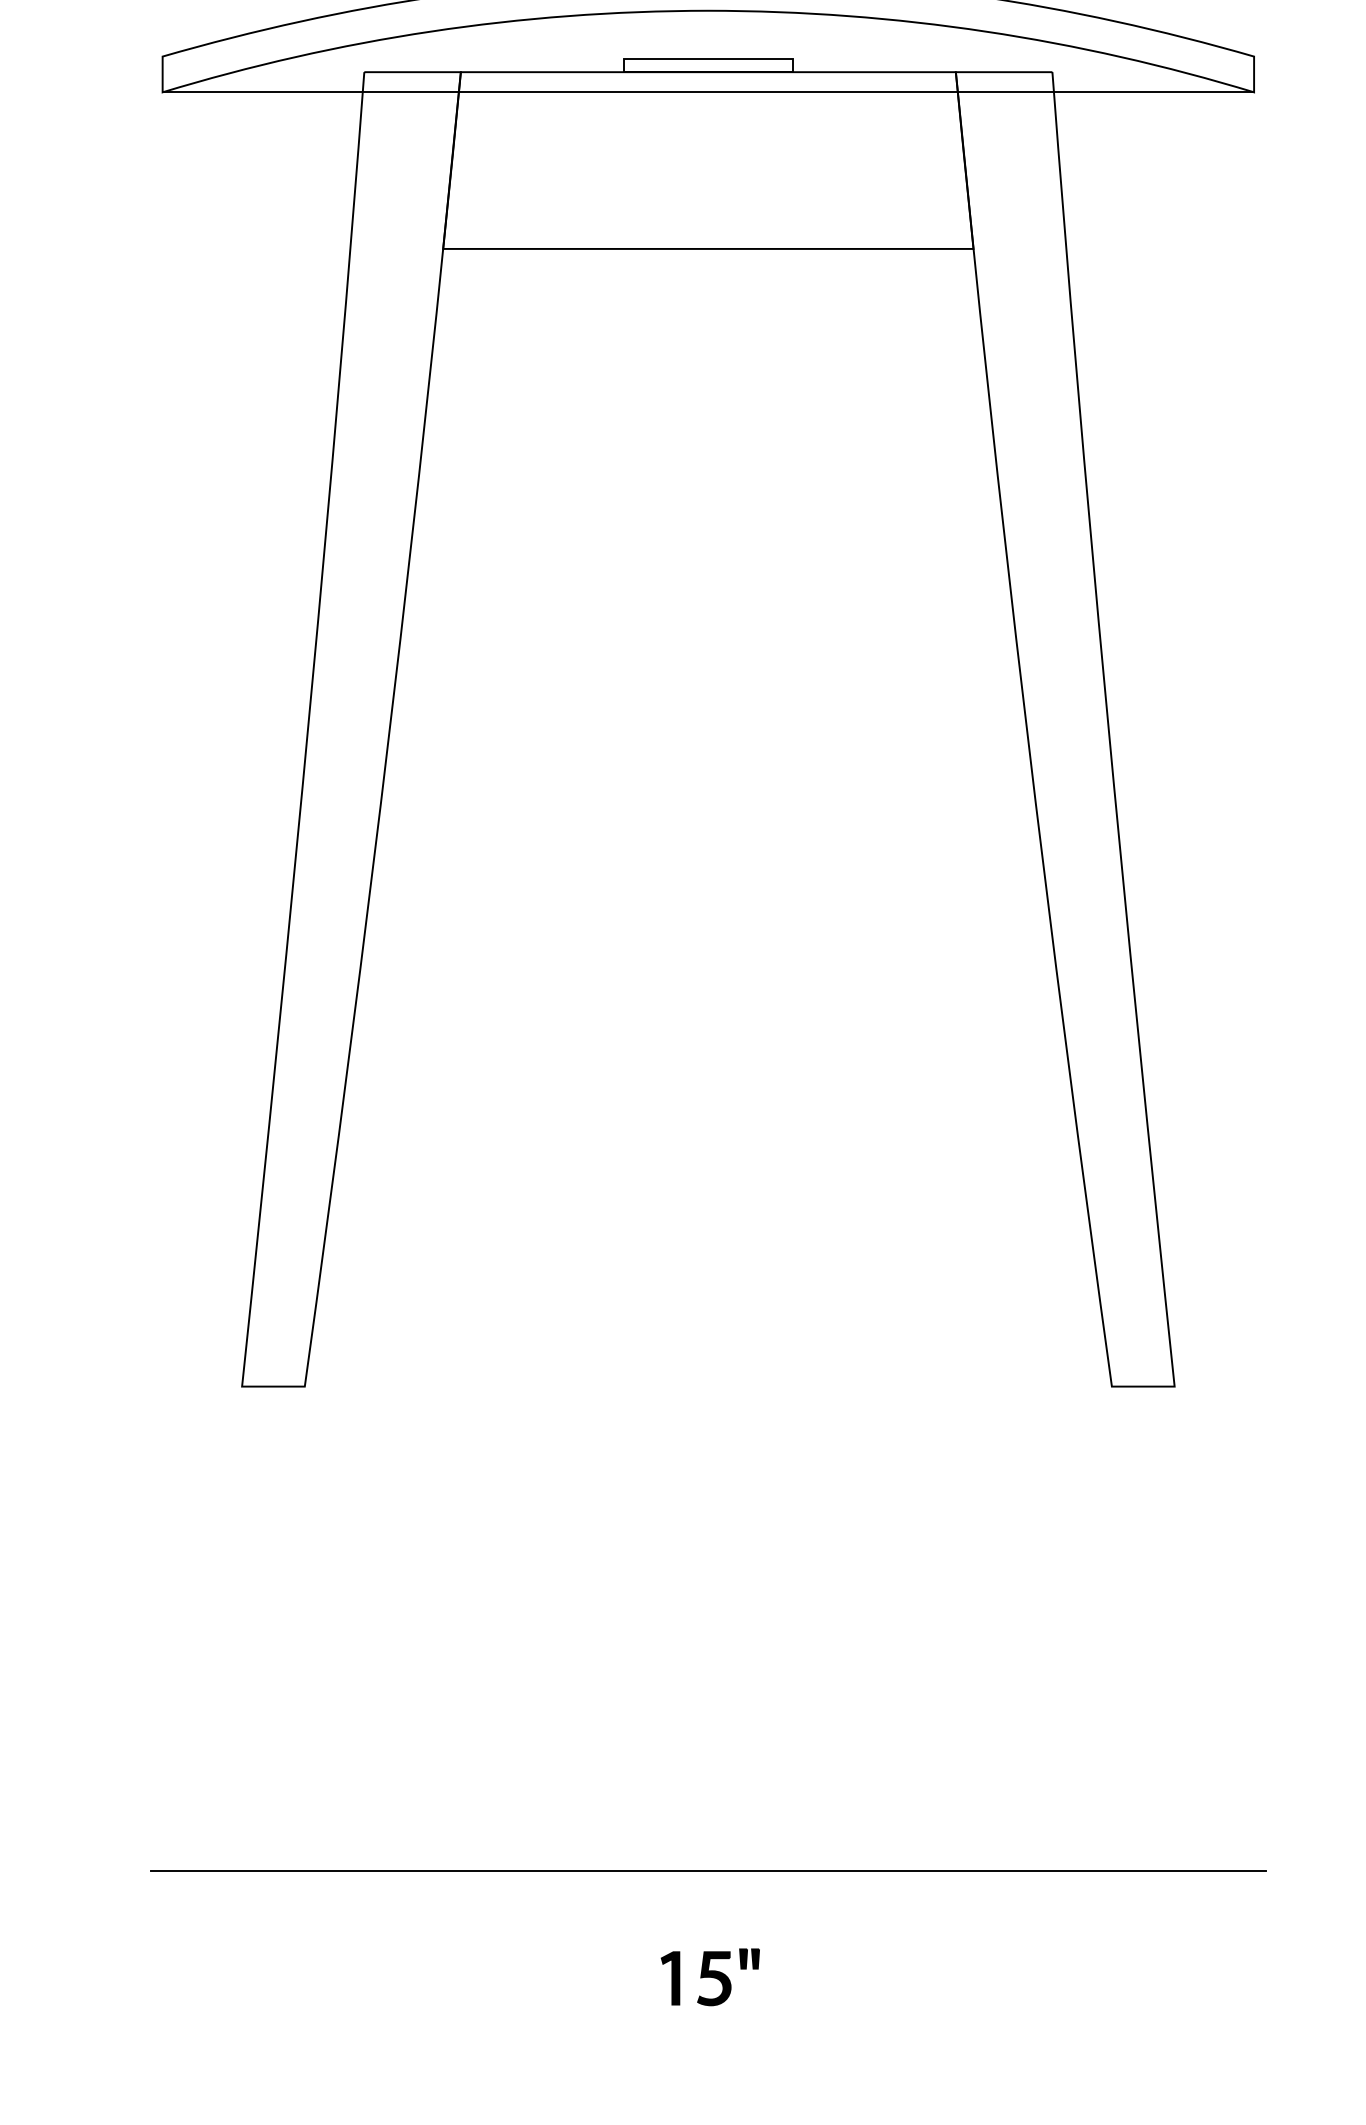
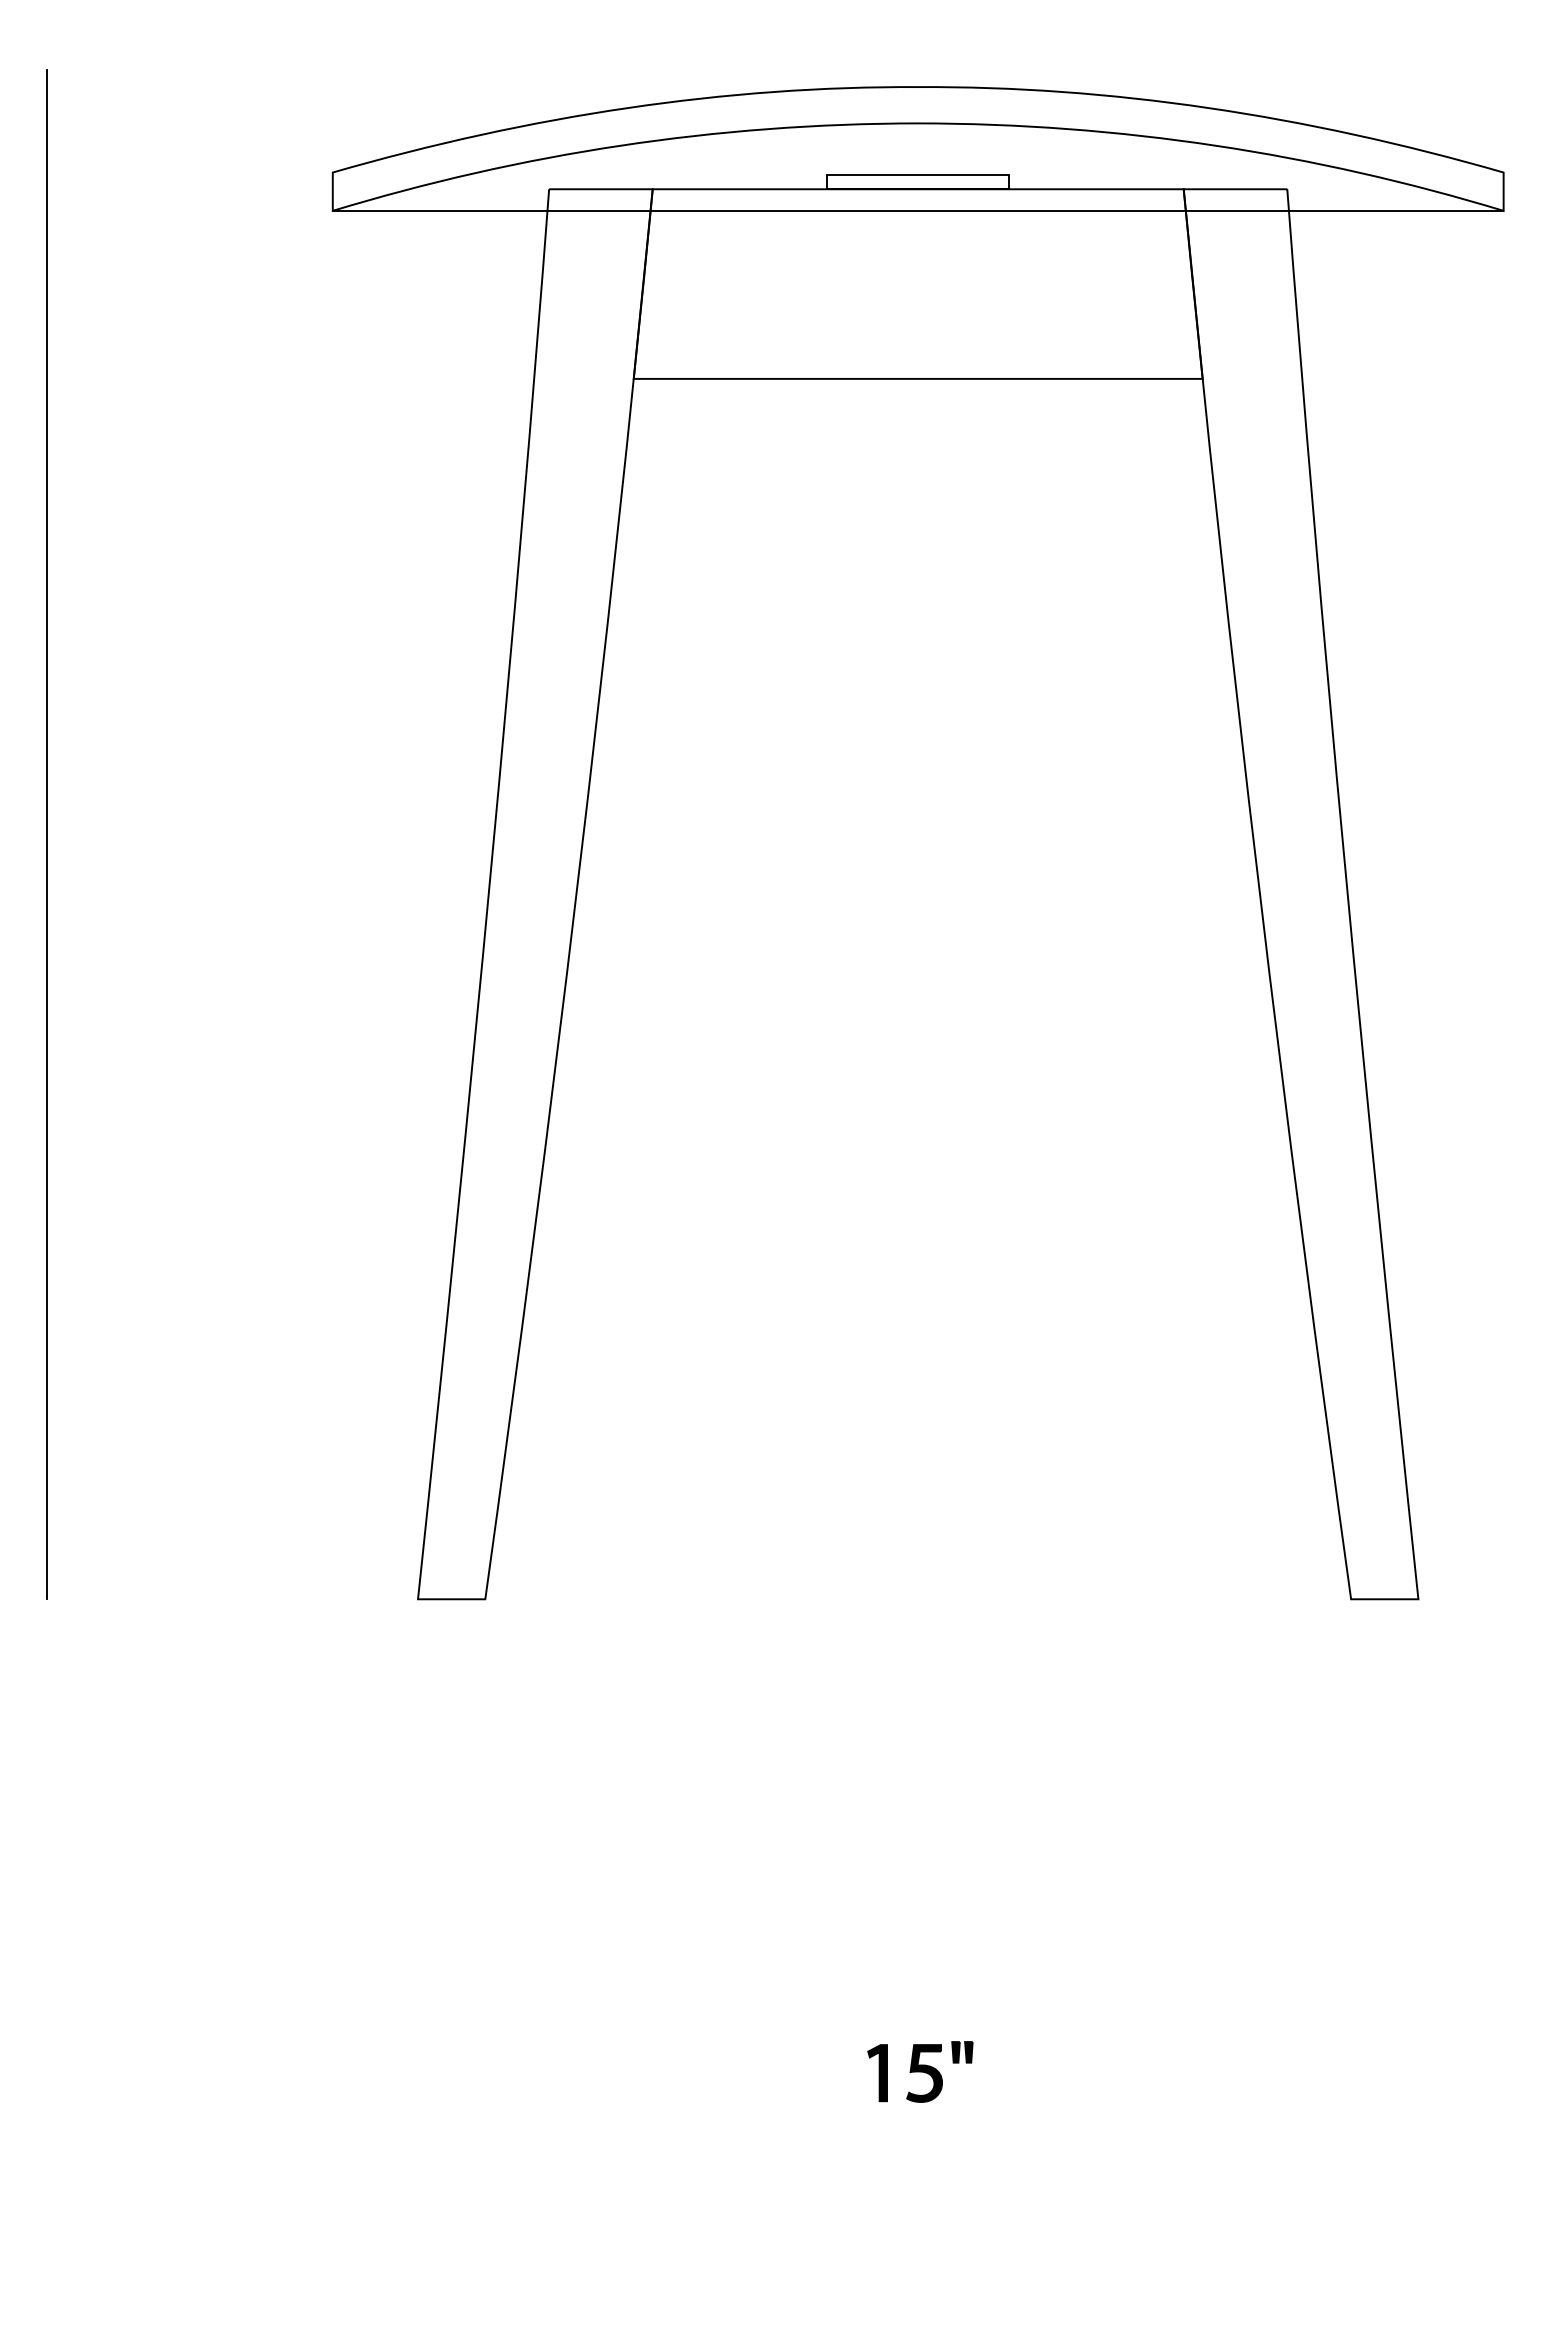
line: (708, 1871) -> (918, 2119), removed
part: (710, 1976) -> (920, 2071), moved

